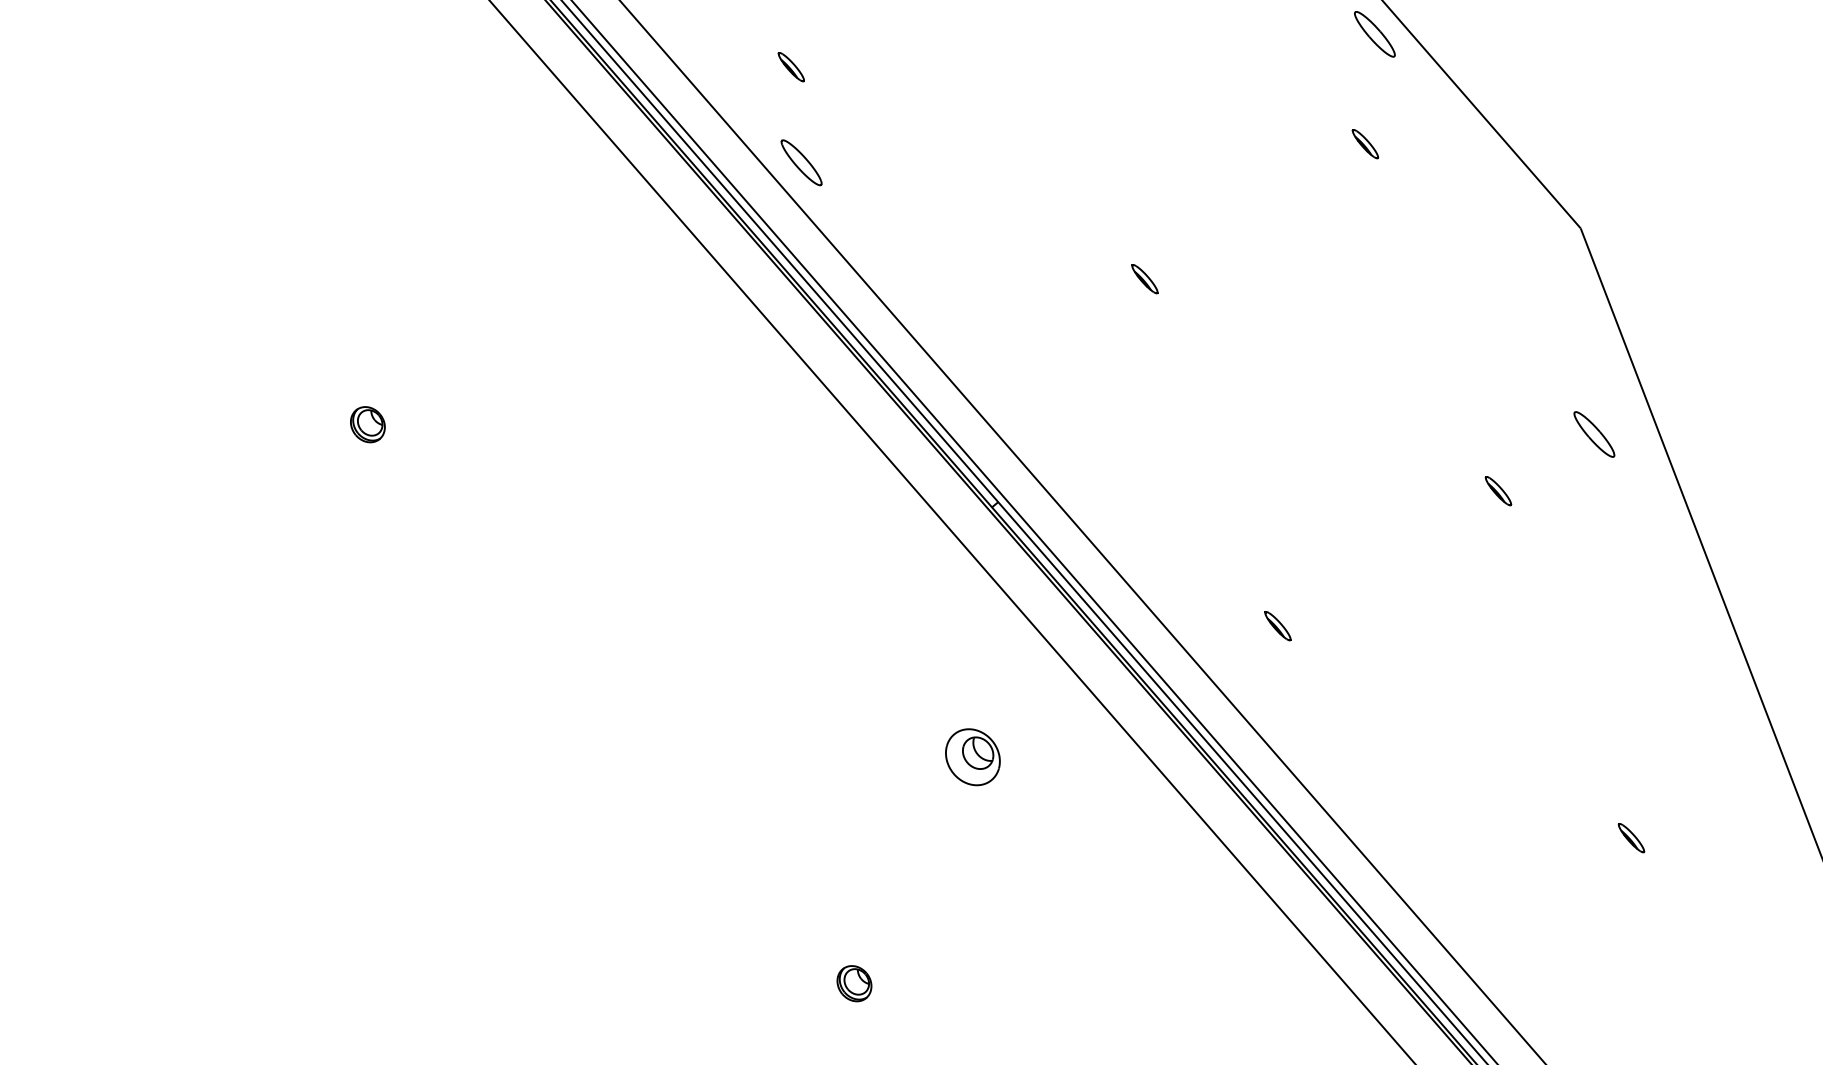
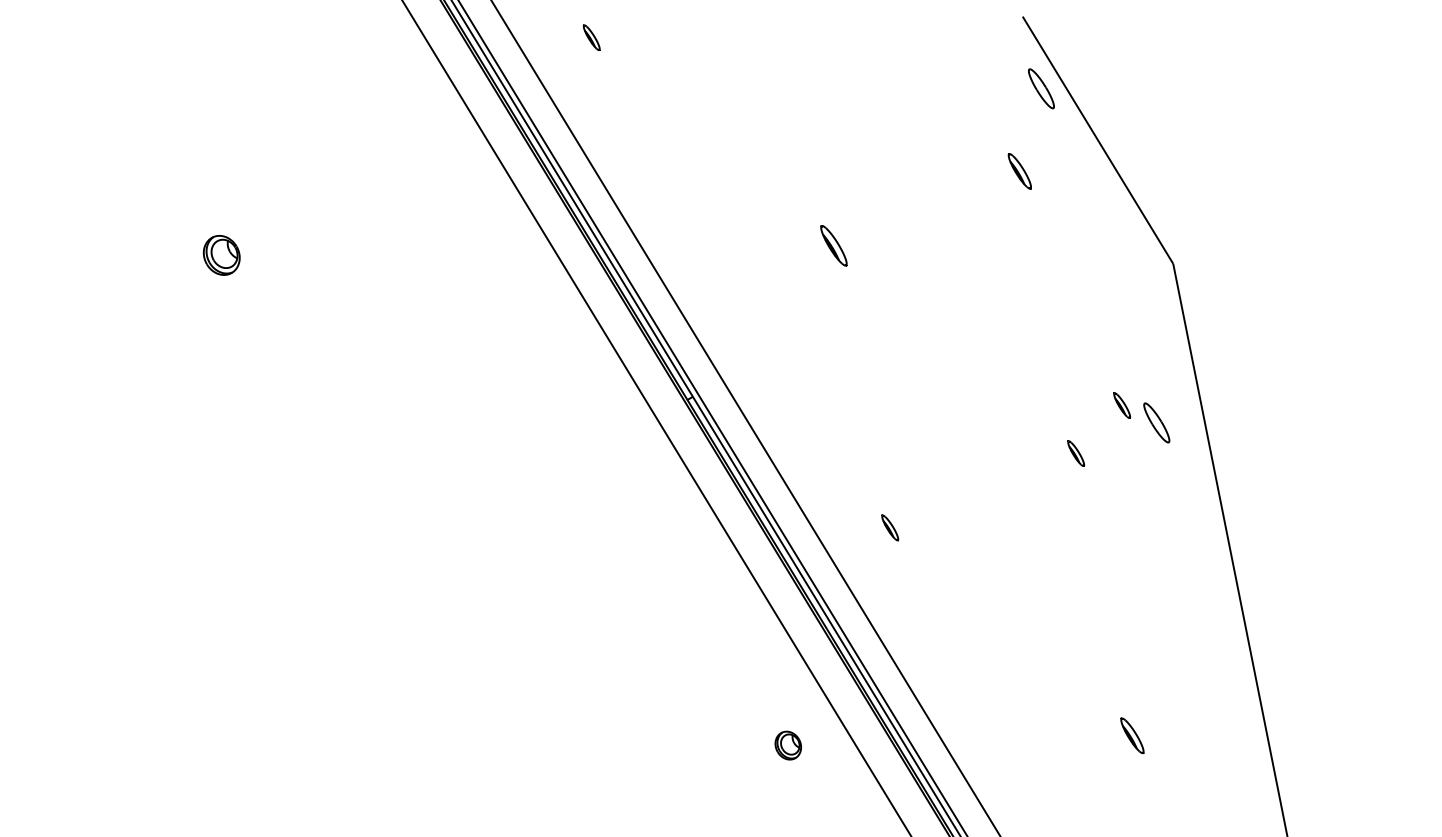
part: (1364, 144) -> (1019, 171), size x1.4
part: (800, 162) -> (586, 111), removed
part: (1144, 278) -> (833, 245), size x1.6
part: (1546, 419) -> (1122, 405), added
part: (367, 424) -> (221, 255), size x1.4
part: (973, 757) -> (640, 588), removed
part: (1631, 837) -> (1132, 735), size x1.4
part: (853, 983) -> (787, 745), moved

